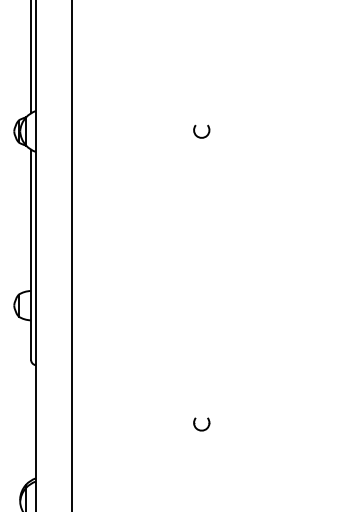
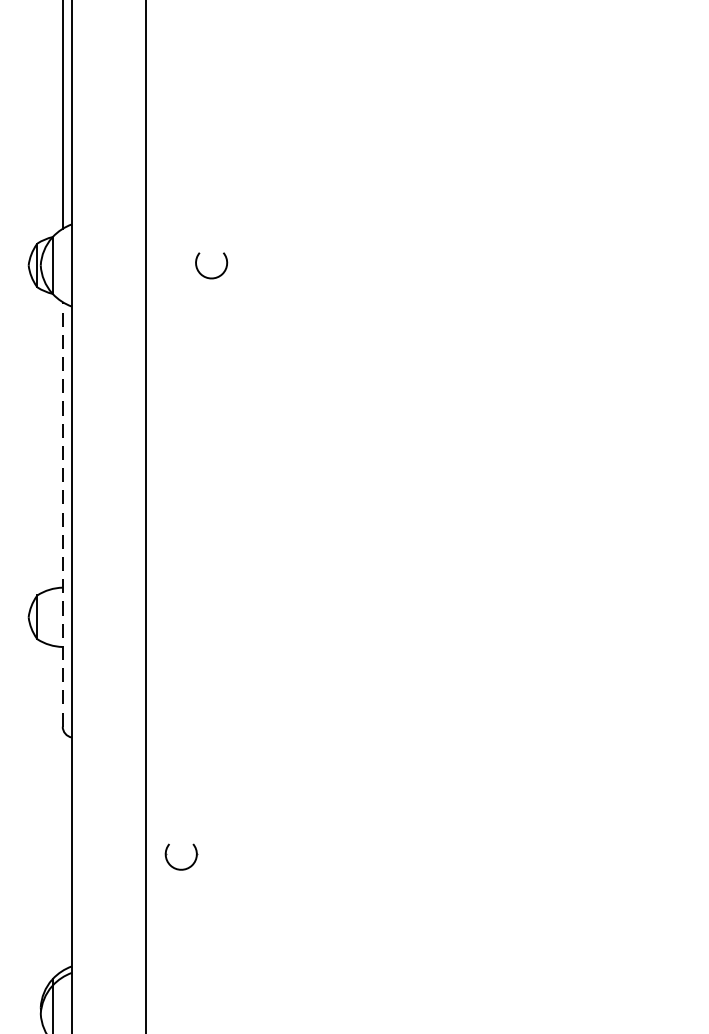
part: (201, 131) -> (211, 265), moved
line: (31, 254) -> (63, 513), solid -> dashed
part: (201, 424) -> (180, 857), moved

